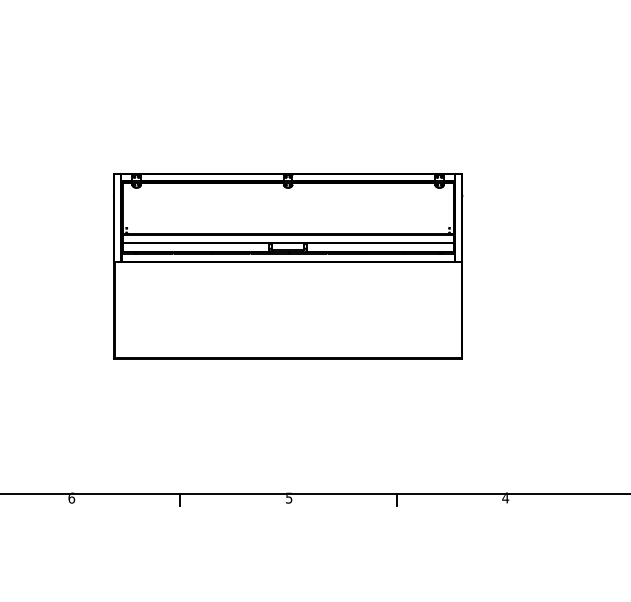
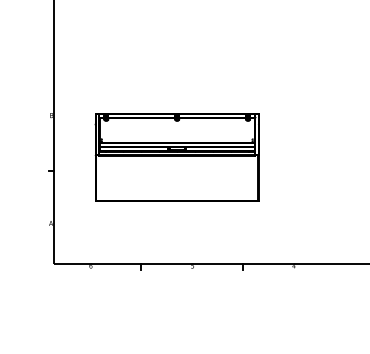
part: (286, 266) -> (176, 157), moved

